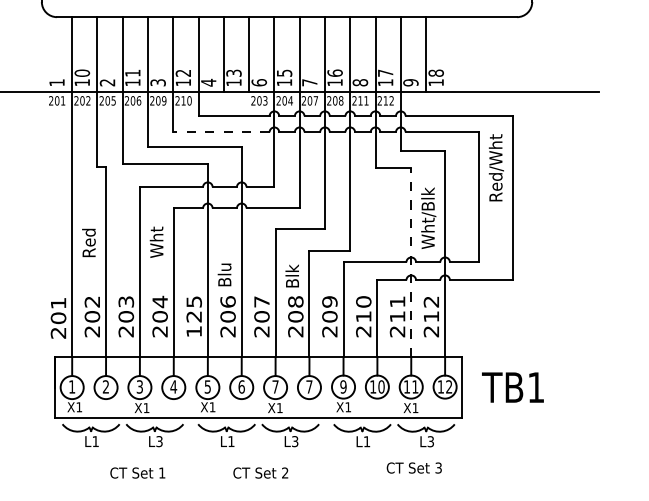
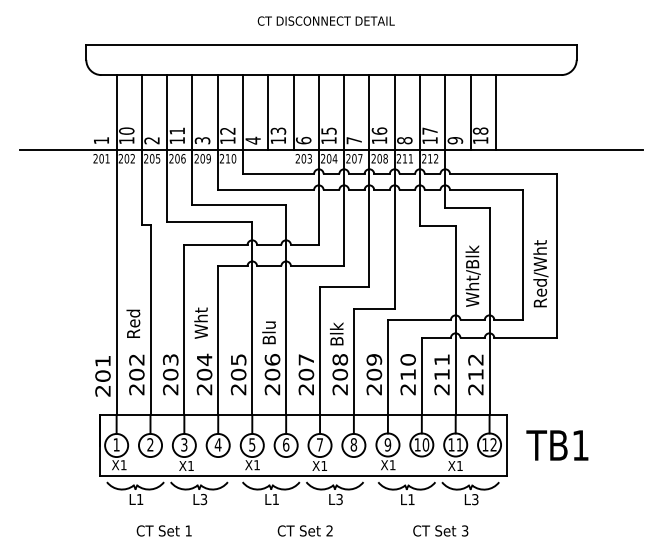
line: (451, 54) -> (495, 112), added
line: (221, 132) -> (265, 190), dashed -> solid
text: (496, 167) -> (540, 273), moved
text: (156, 241) -> (200, 322), moved
text: (89, 242) -> (133, 323), moved
line: (411, 262) -> (455, 320), dashed -> solid
text: (194, 323) -> (238, 381), 125 -> 205
text: (309, 386) -> (353, 444), 7 -> 8
text: (414, 467) -> (440, 530), moved
text: (137, 472) -> (163, 530), moved

